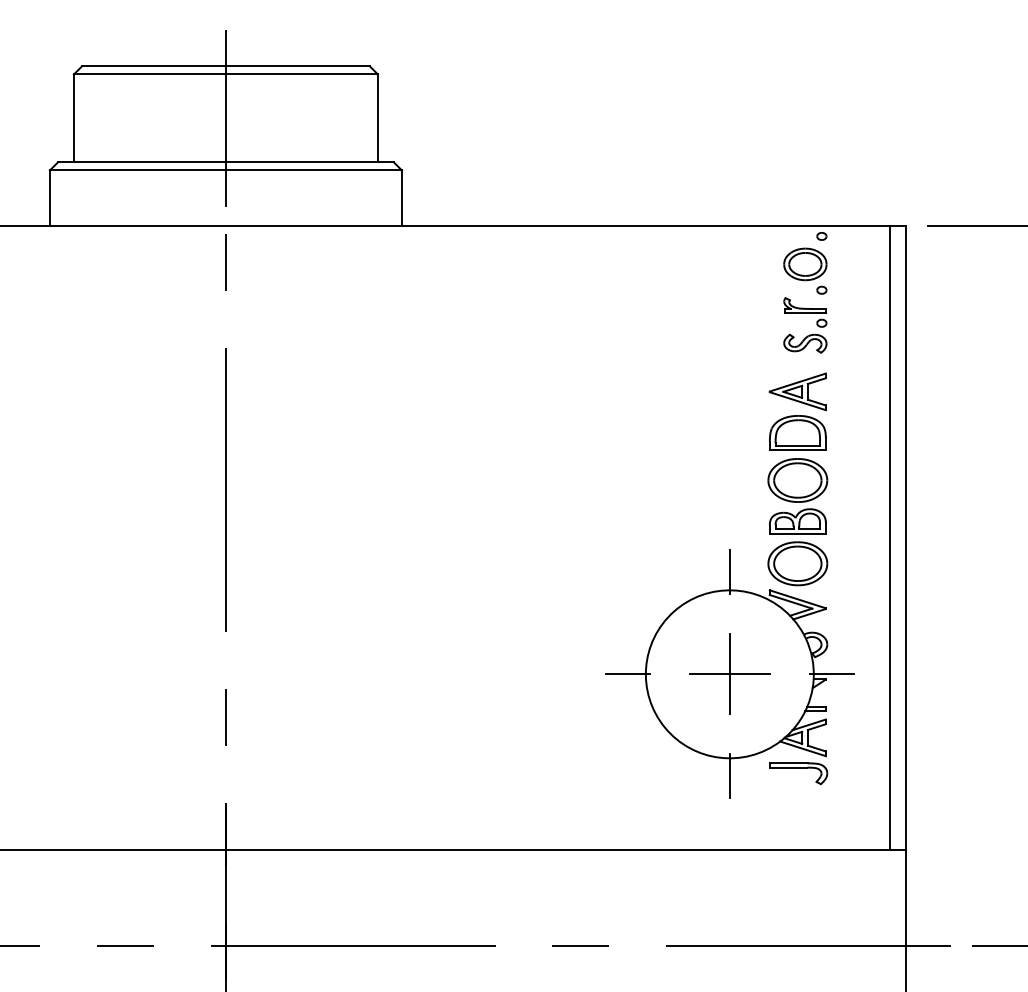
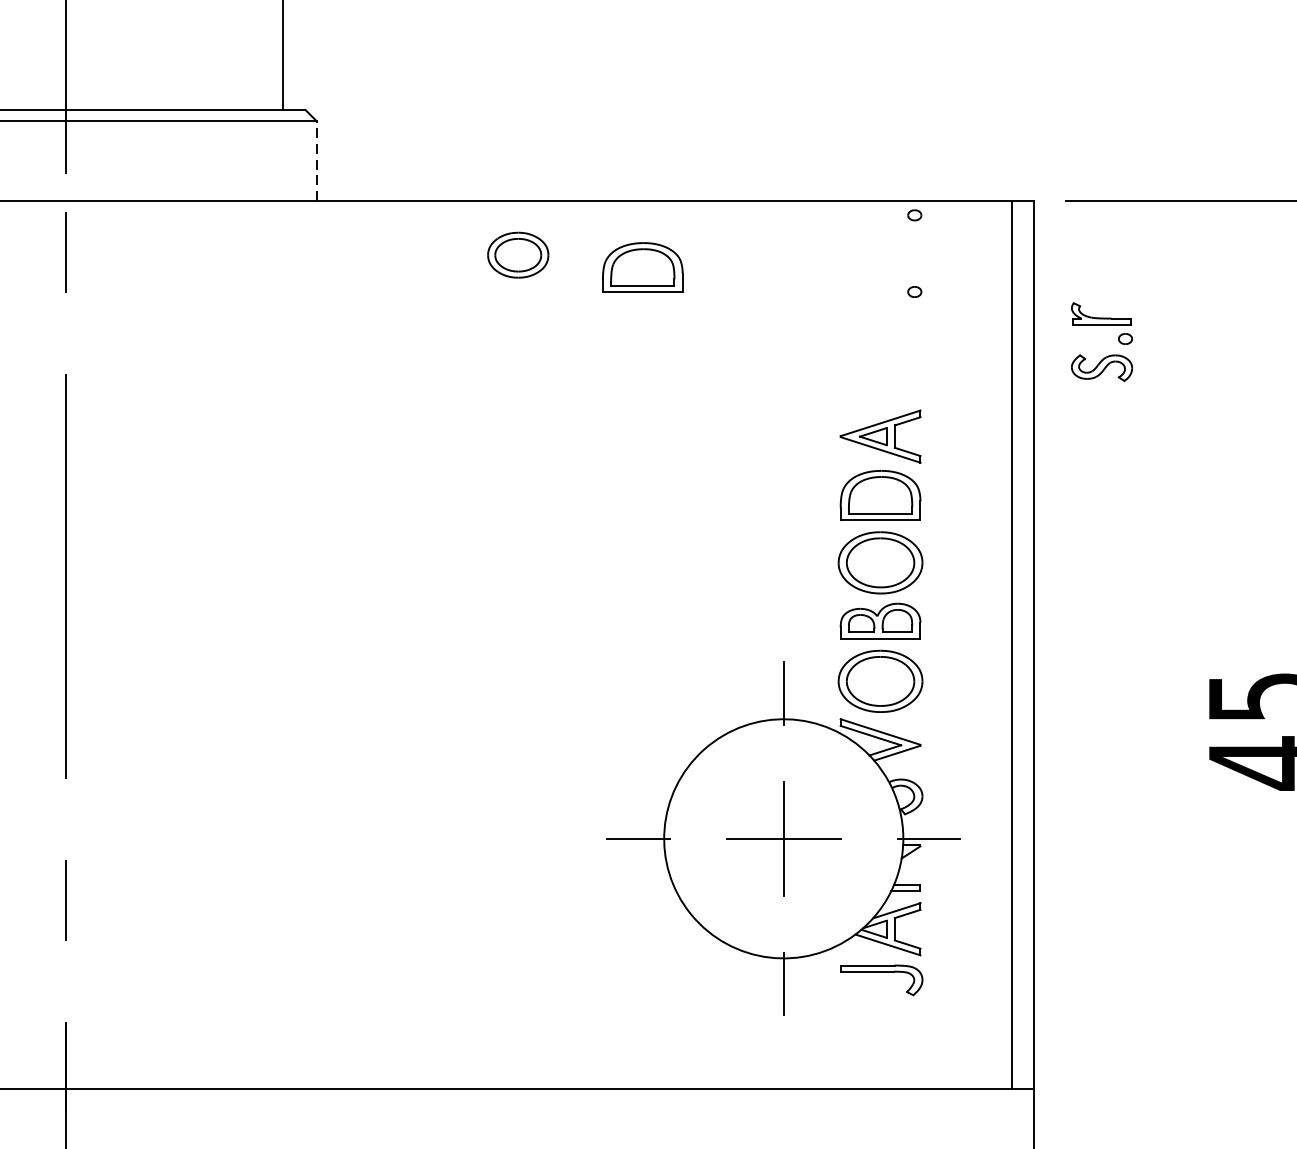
line: (401, 198) -> (316, 161), solid -> dashed
part: (805, 264) -> (518, 255), moved
part: (630, 272) -> (642, 266), added
part: (809, 334) -> (1107, 354), moved

